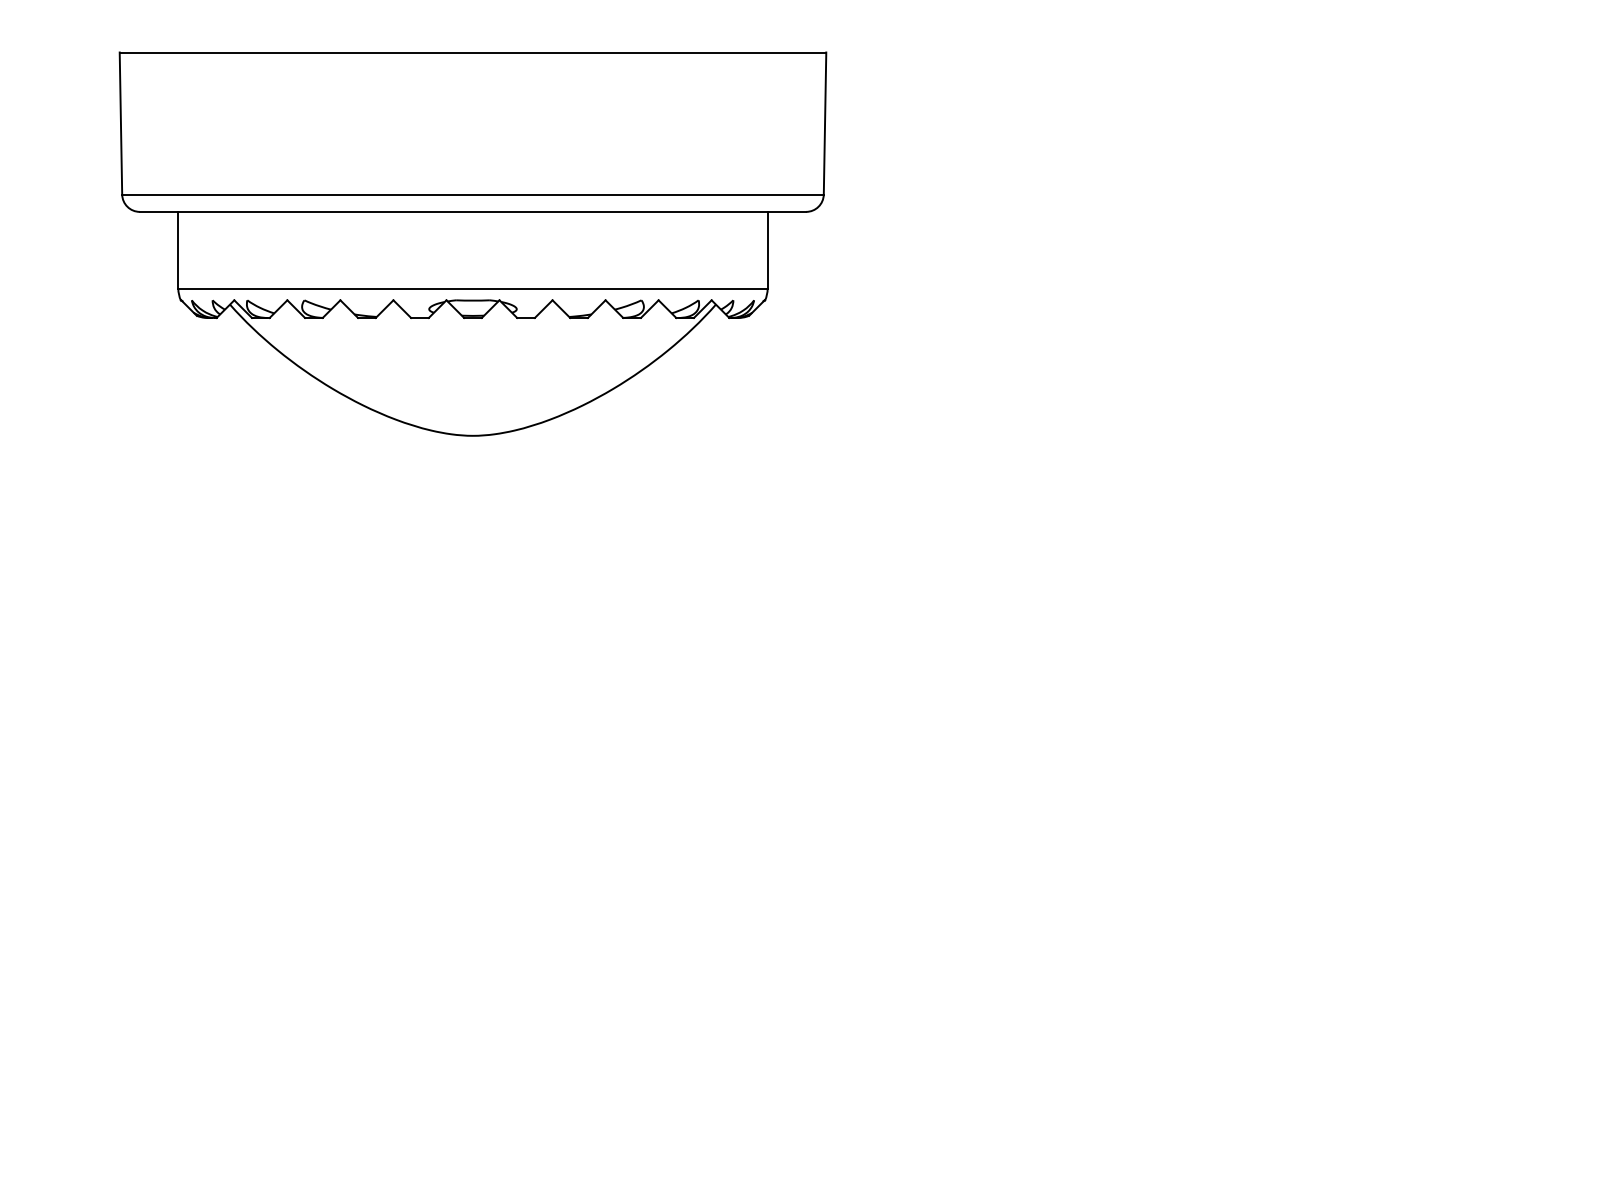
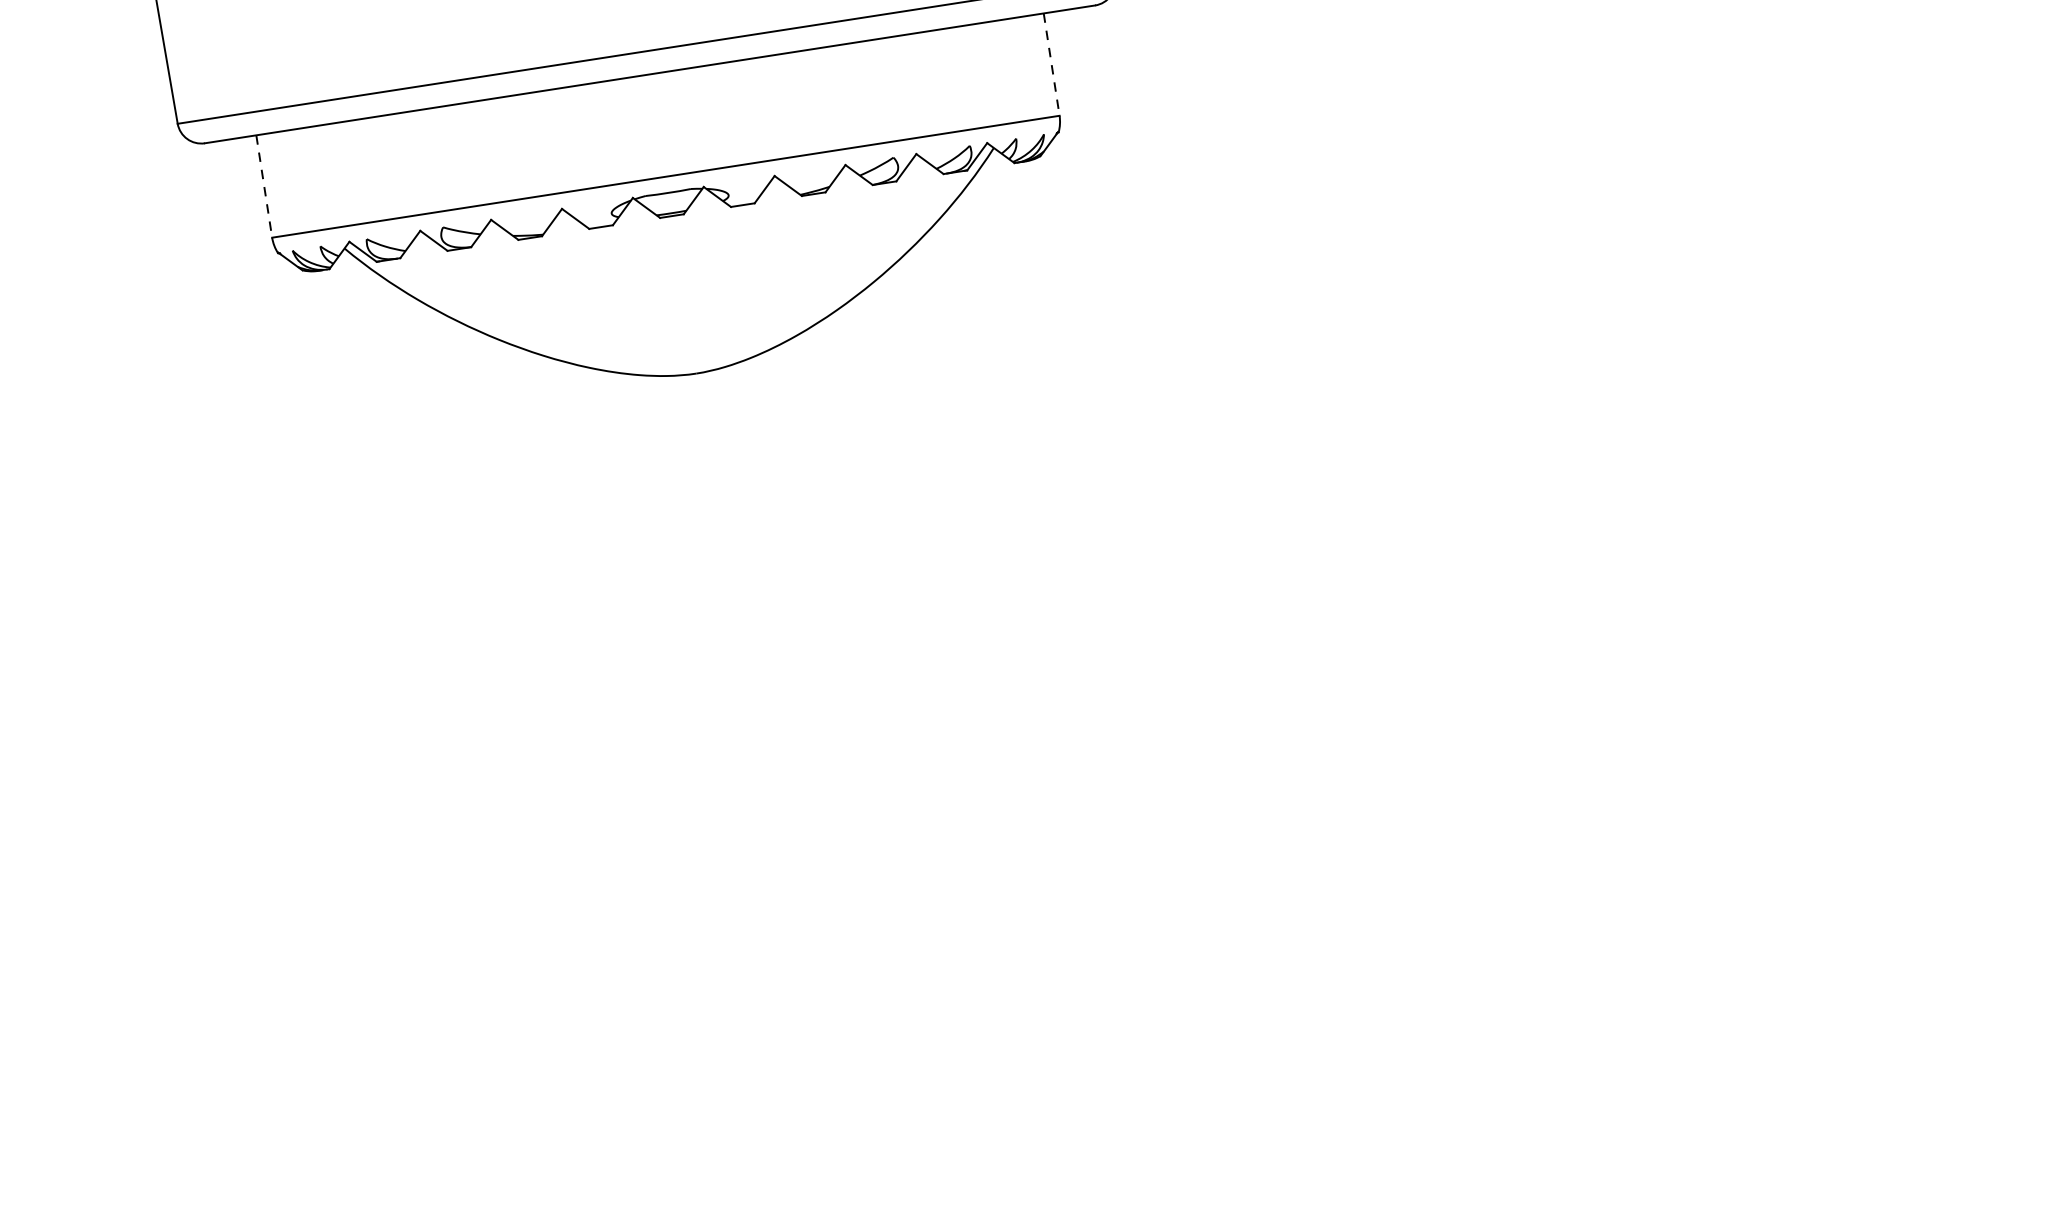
line: (178, 250) -> (264, 186), solid -> dashed
line: (767, 250) -> (1051, 65), solid -> dashed

